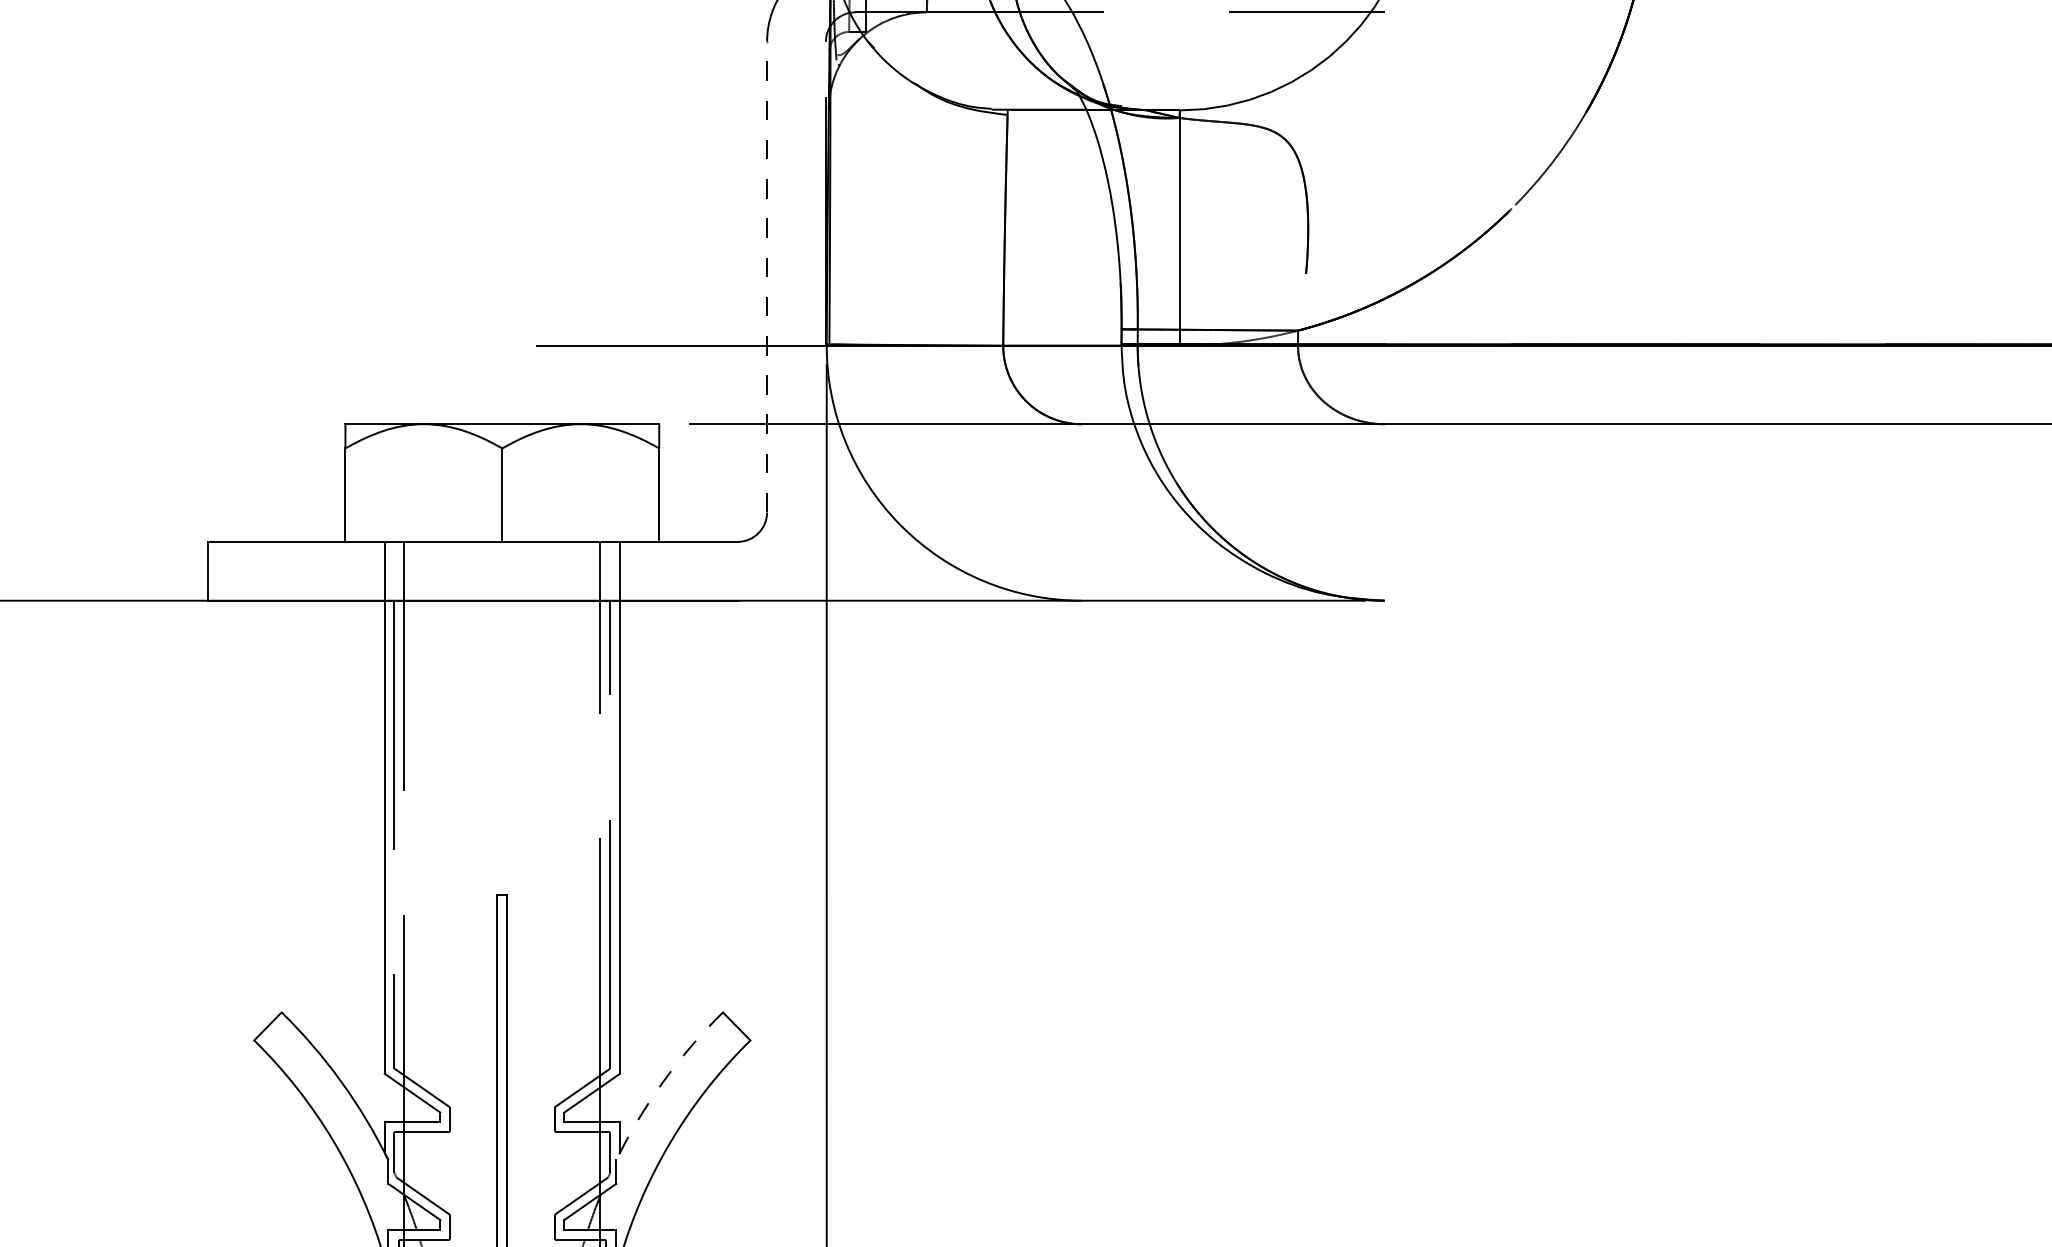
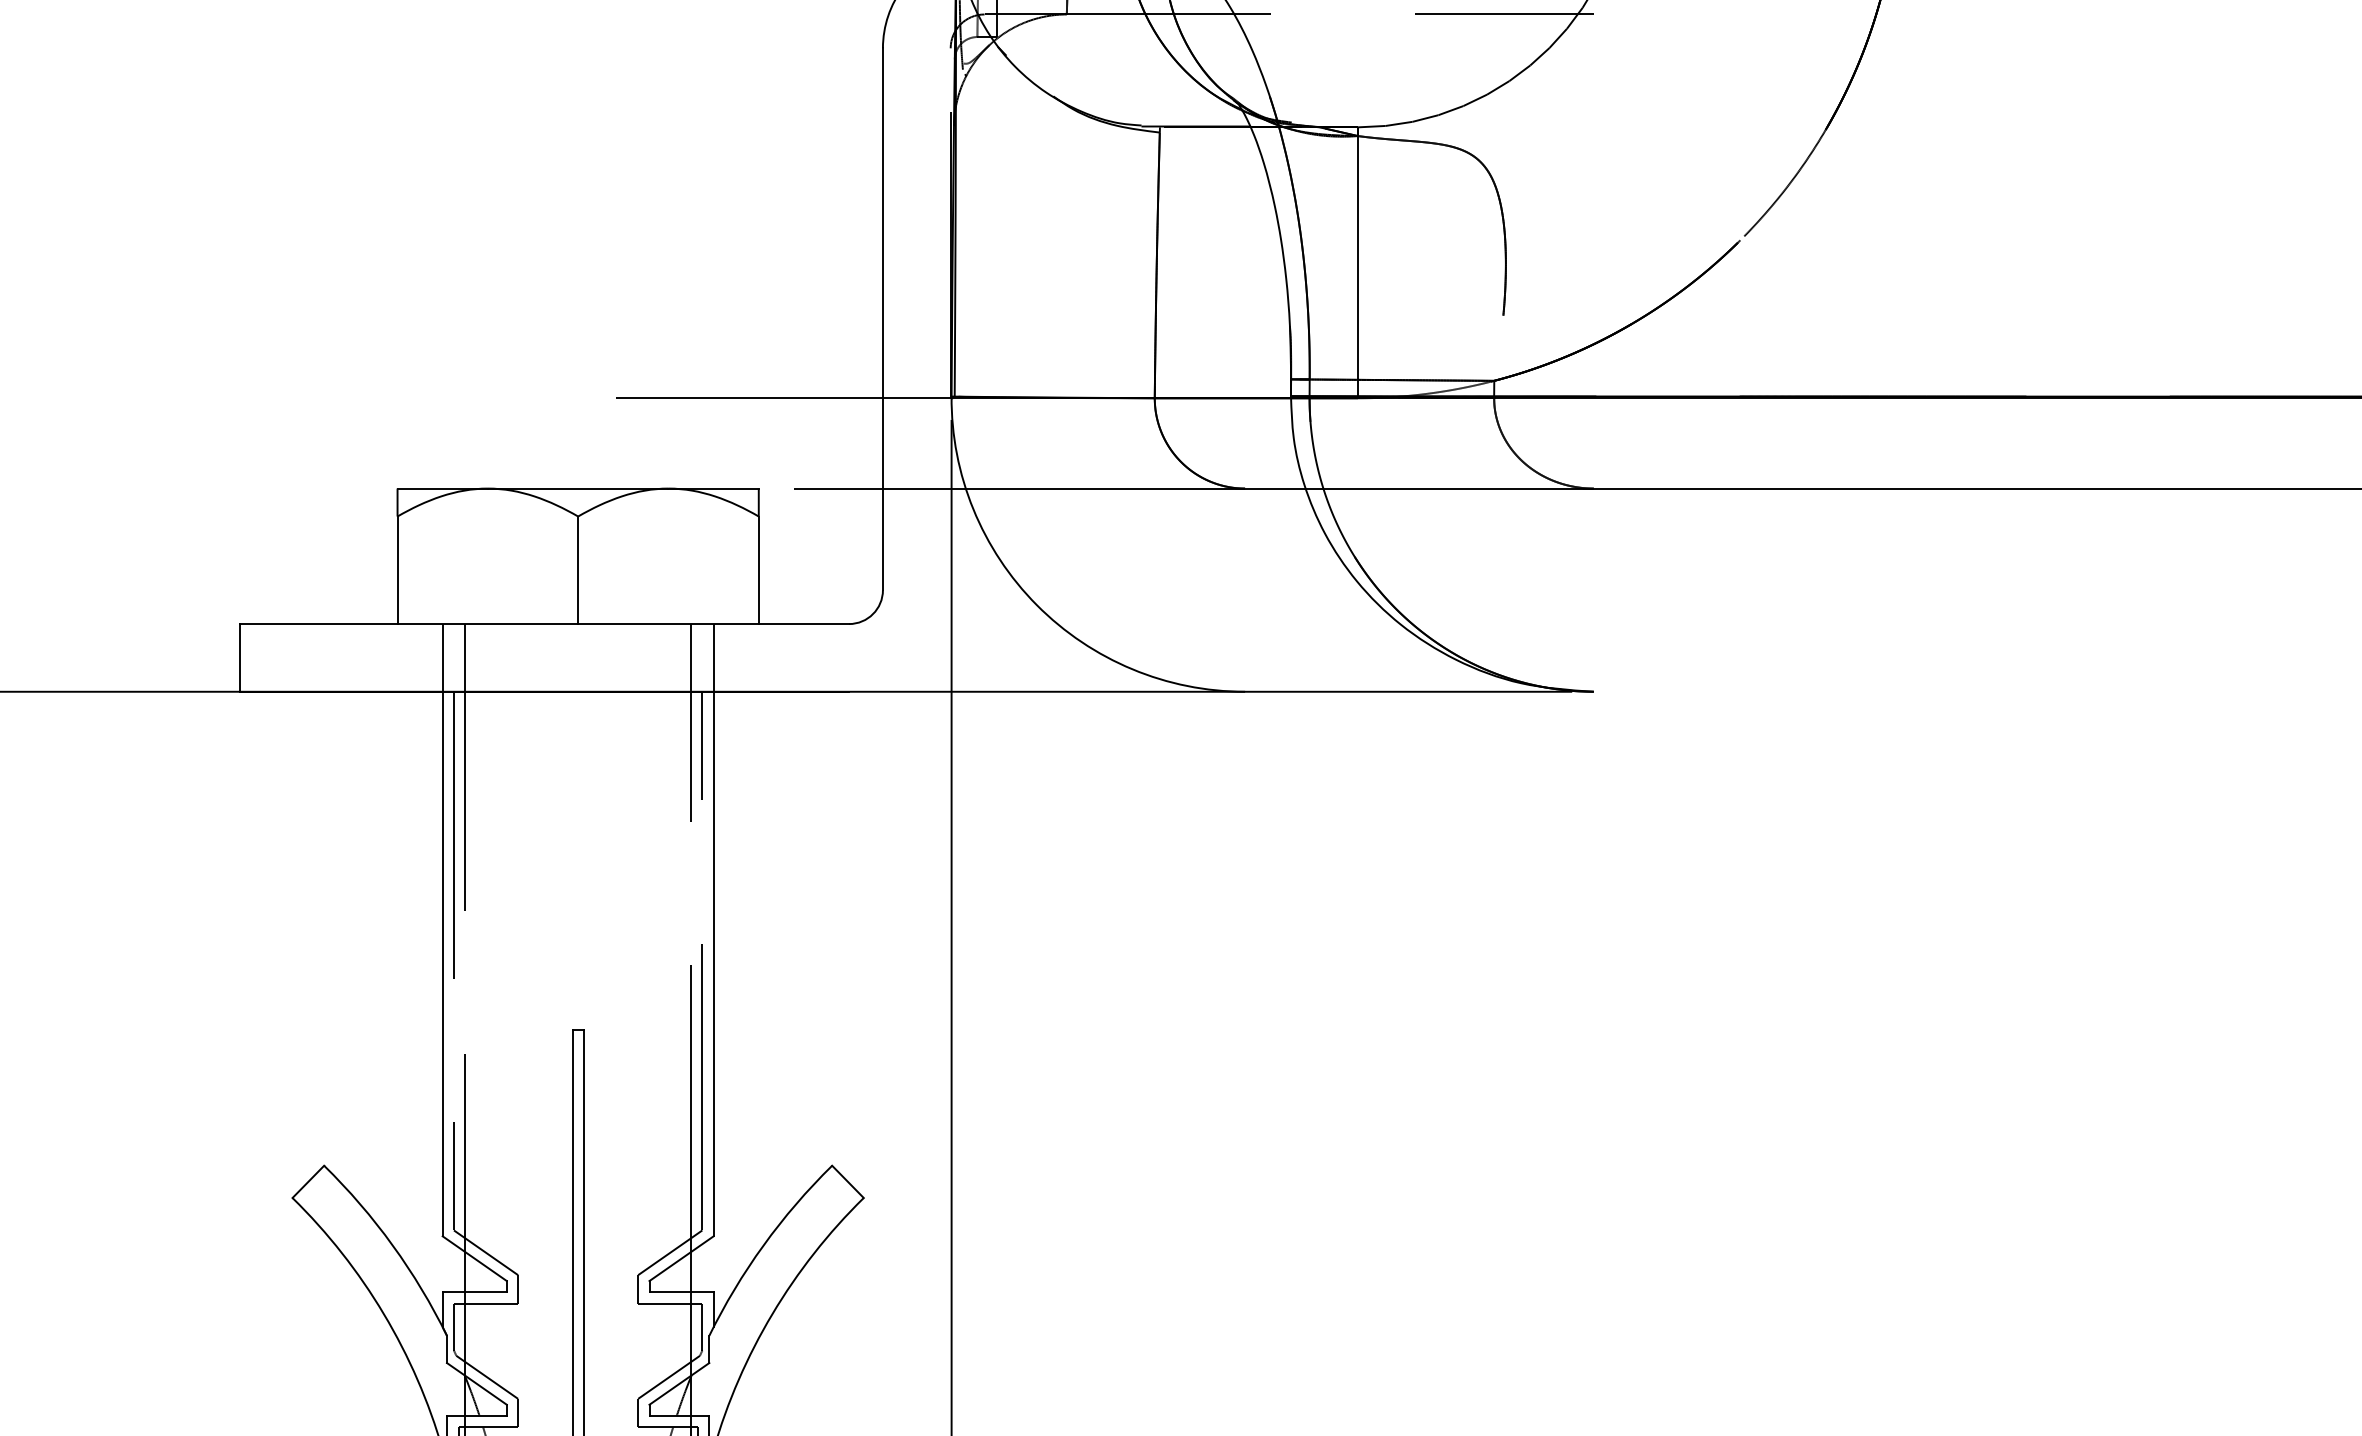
line: (767, 276) -> (883, 318), dashed -> solid
arc: (663, 1081) -> (763, 1245), dashed -> solid

